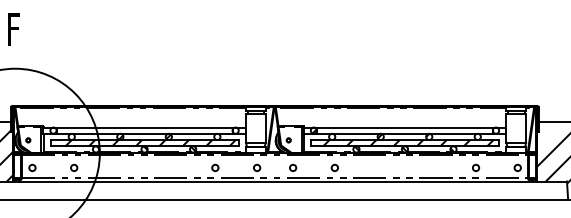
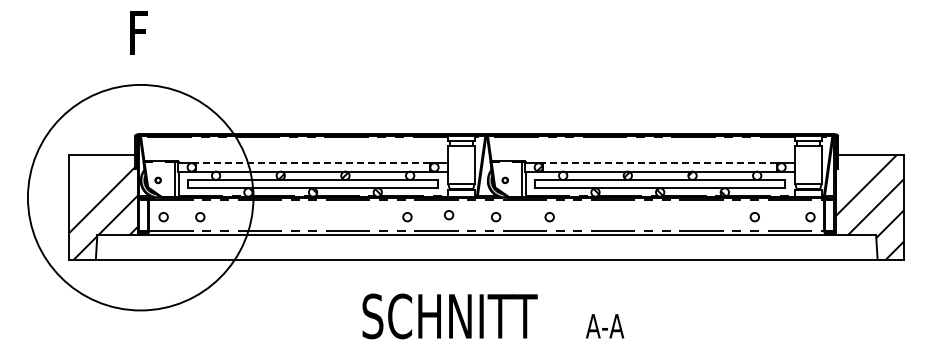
line: (144, 127) -> (312, 163), solid -> dashed
line: (404, 127) -> (659, 163), solid -> dashed
hatch: (150, 142) -> (320, 183), removed
hatch: (408, 142) -> (664, 183), removed
circle: (74, 168) -> (200, 217), moved
circle: (257, 168) -> (449, 215), moved
circle: (293, 168) -> (496, 217), moved
circle: (334, 168) -> (549, 217), moved

